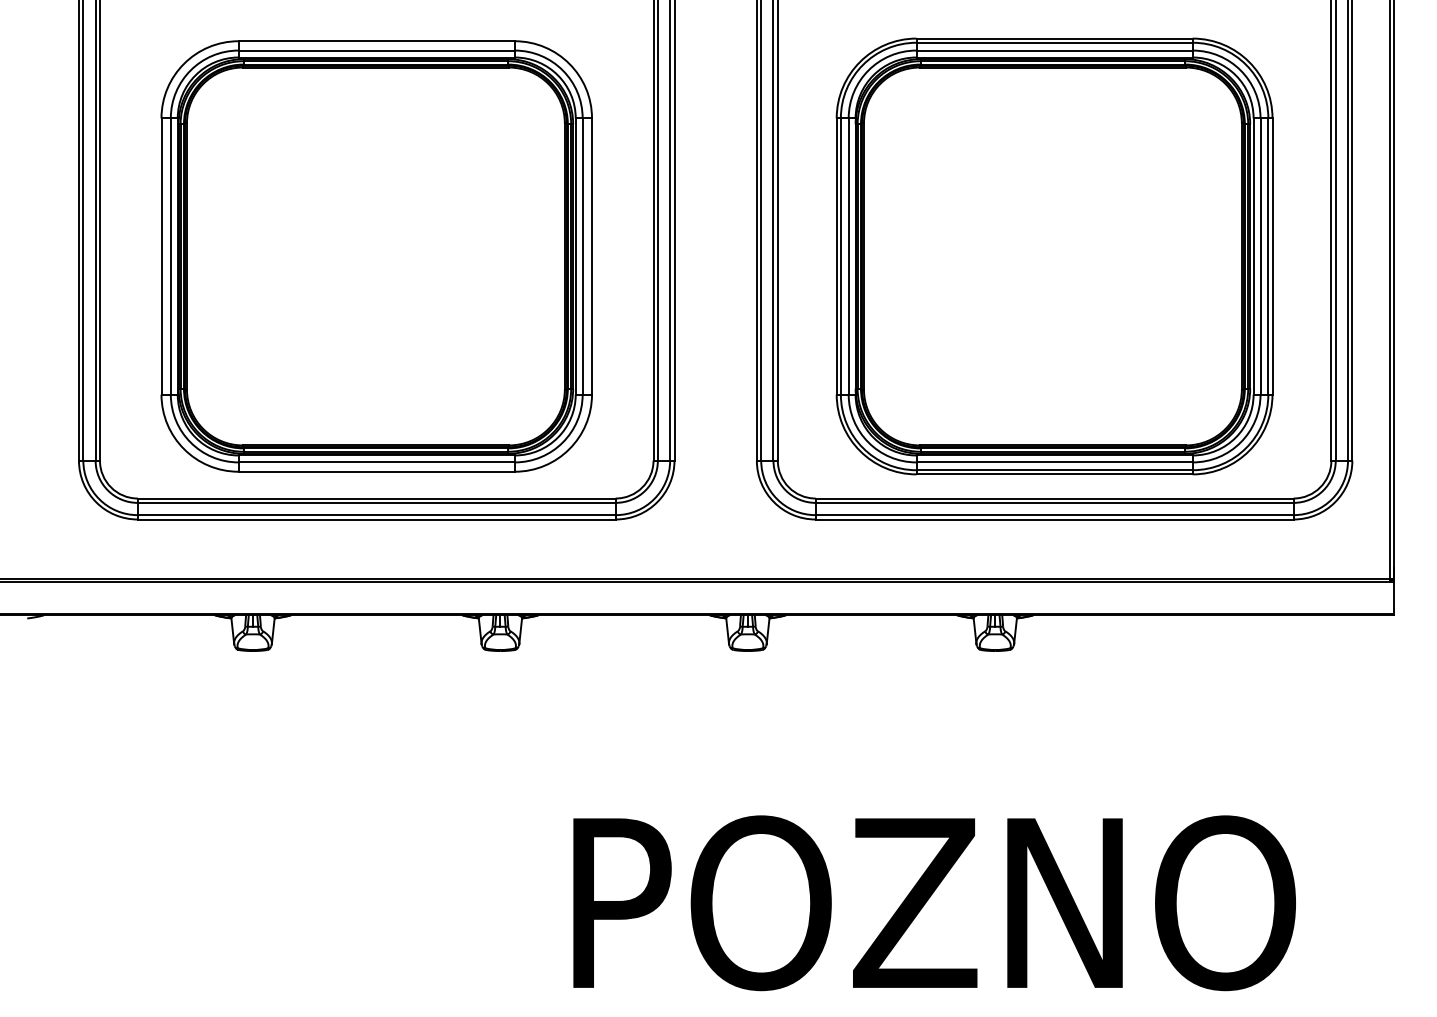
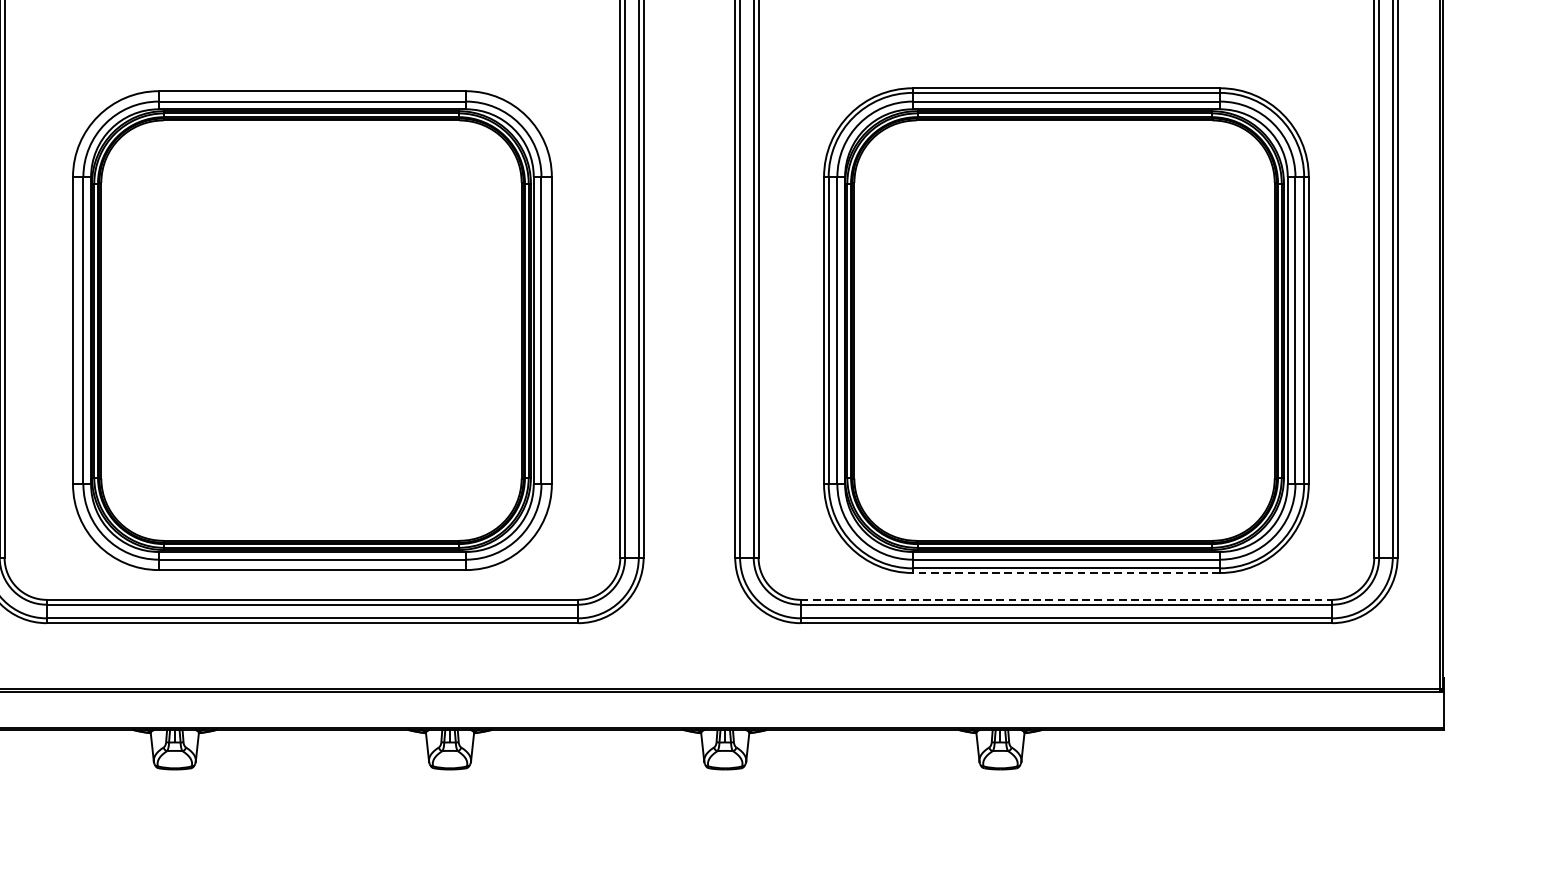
line: (1054, 474) -> (1066, 573), solid -> dashed
line: (1054, 498) -> (1066, 599), solid -> dashed

